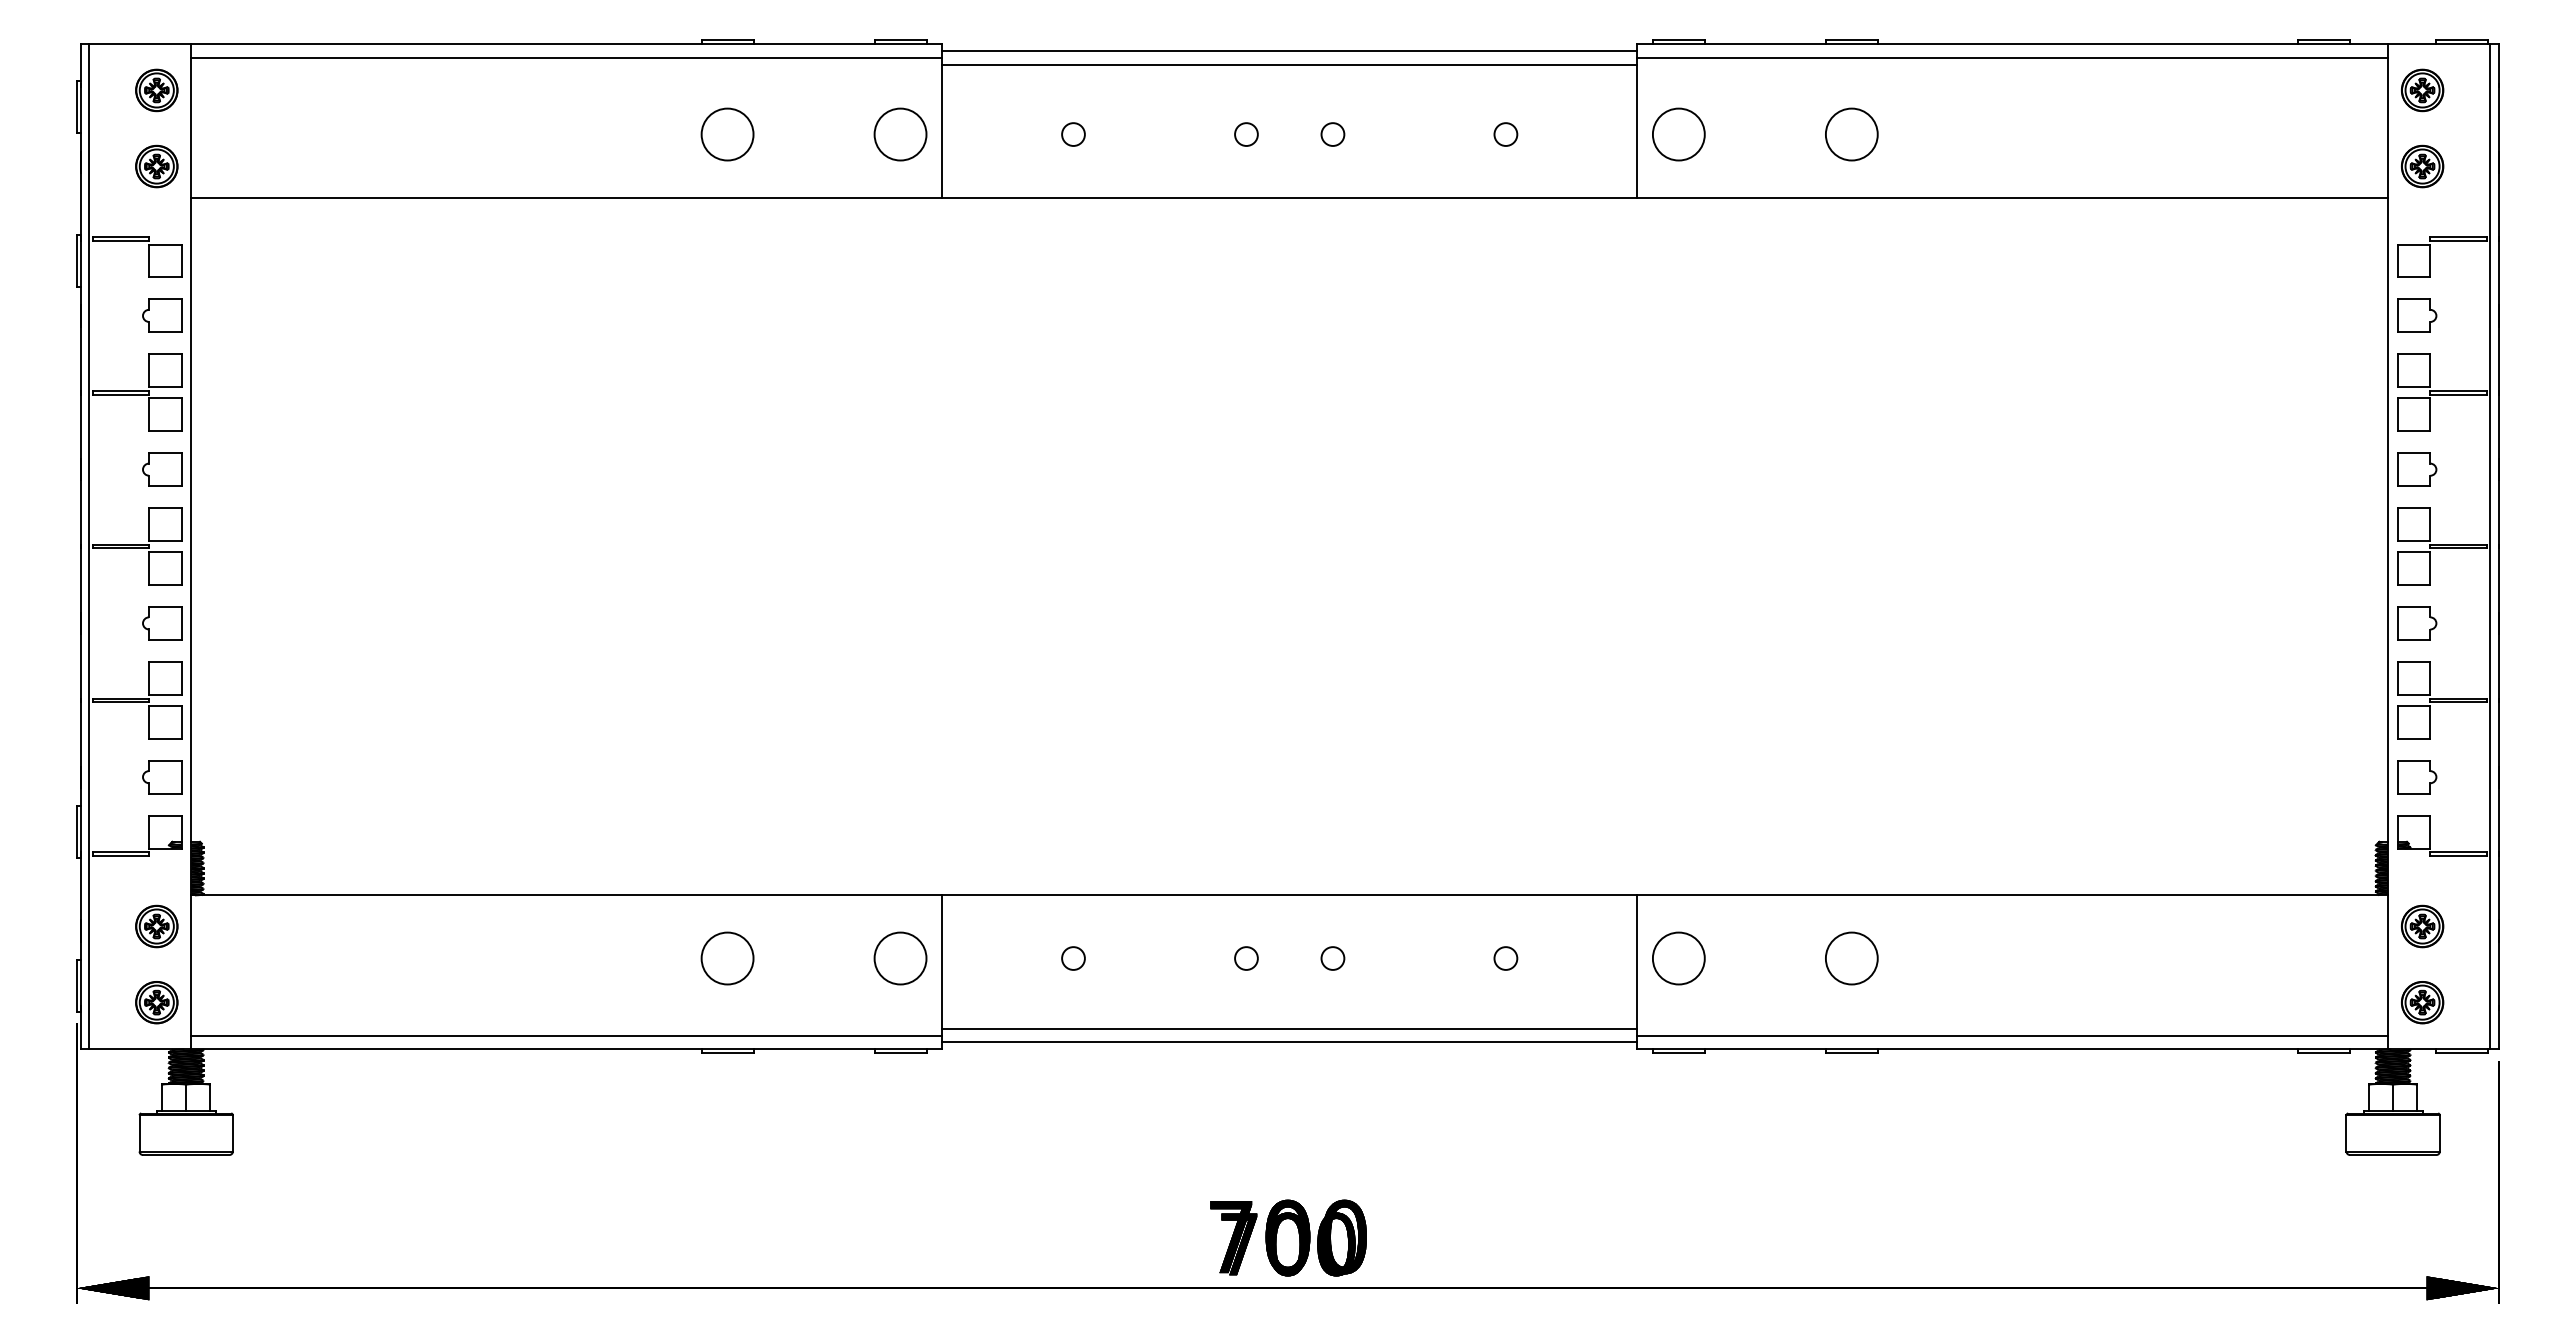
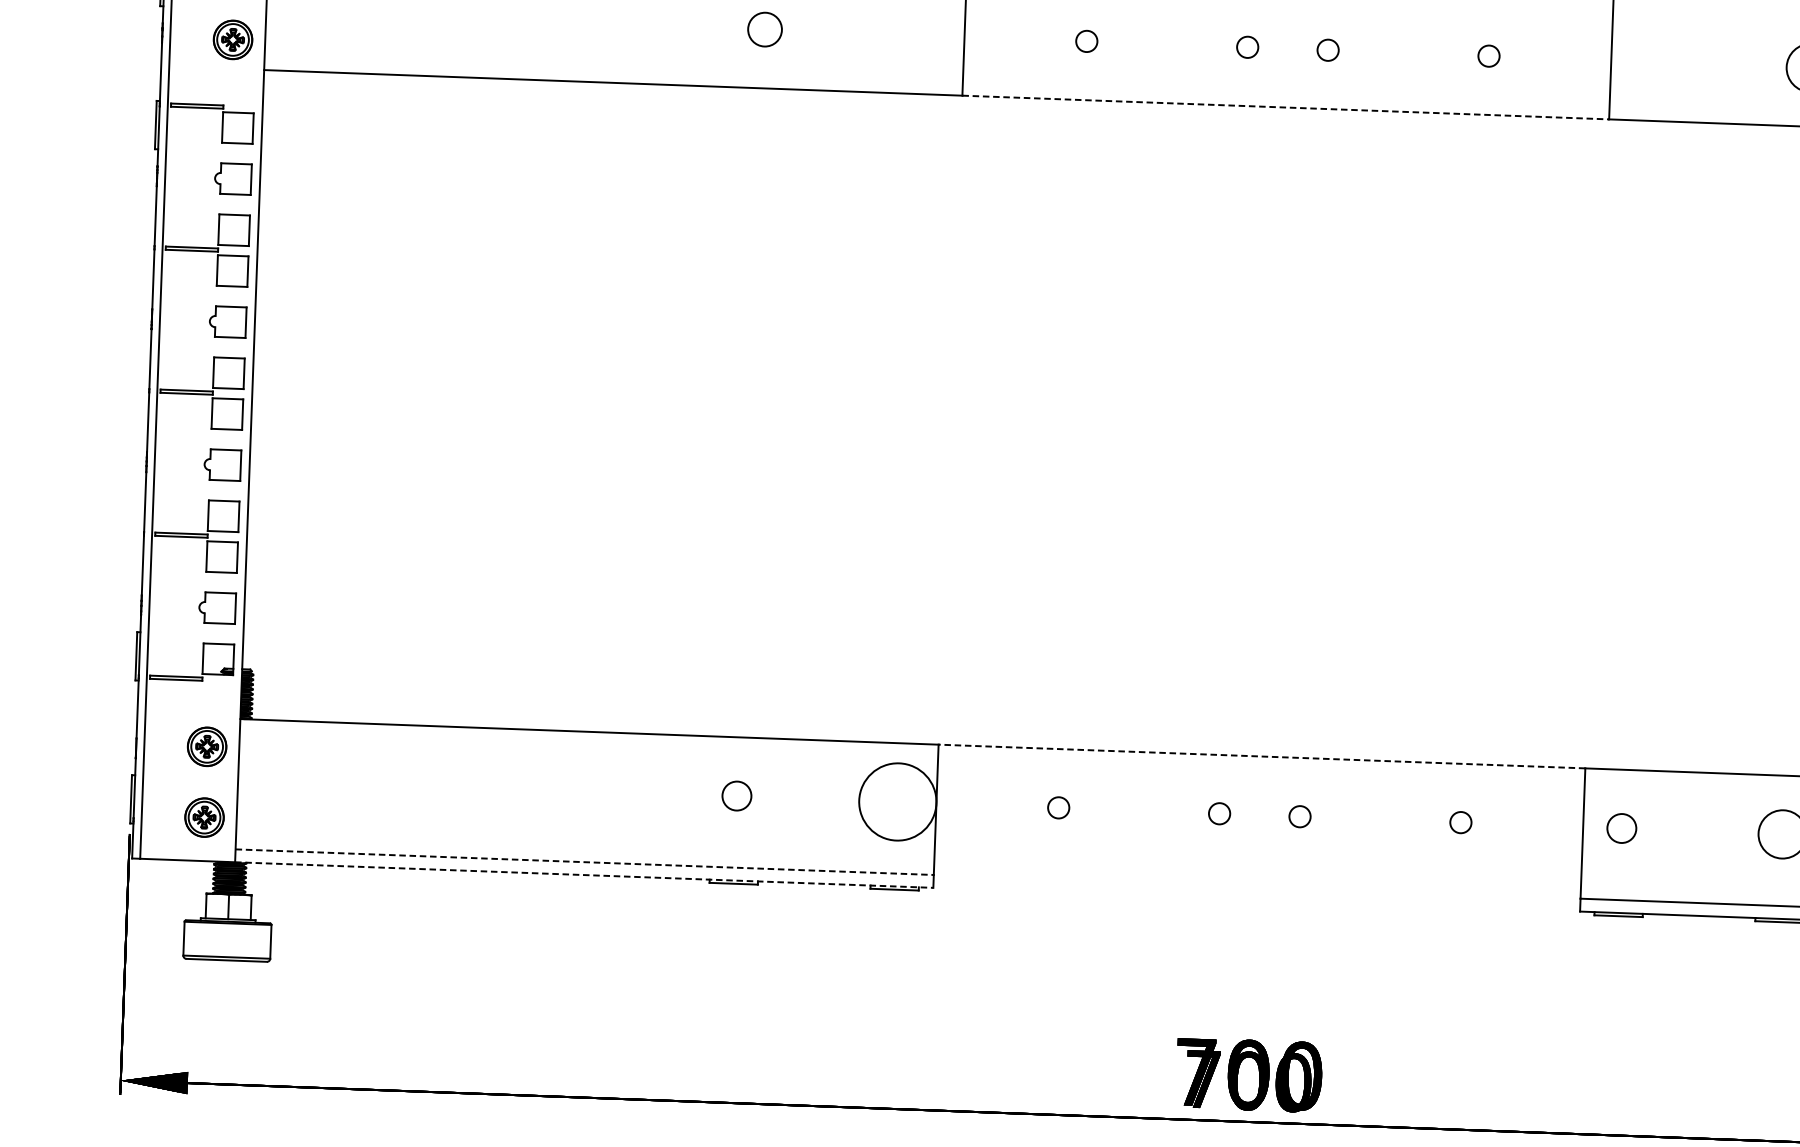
circle: (727, 134) -> (764, 29), size x0.7
circle: (900, 134) -> (925, 35), removed
circle: (1678, 134) -> (1649, 62), removed
line: (1289, 197) -> (1285, 107), solid -> dashed
line: (1289, 895) -> (1261, 756), solid -> dashed
circle: (727, 958) -> (736, 796), size x0.6
circle: (900, 958) -> (897, 801), size x1.6
circle: (1678, 958) -> (1621, 828), size x0.6
line: (1289, 1028) -> (1257, 880), removed
line: (567, 1035) -> (585, 862), solid -> dashed
line: (1289, 1042) -> (1256, 893), removed
line: (567, 1049) -> (584, 875), solid -> dashed

